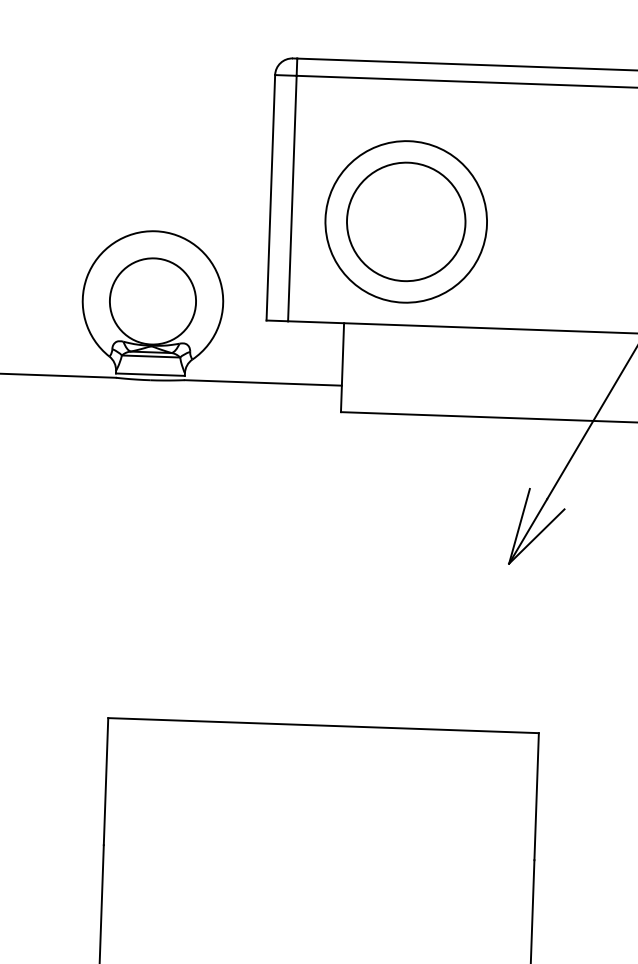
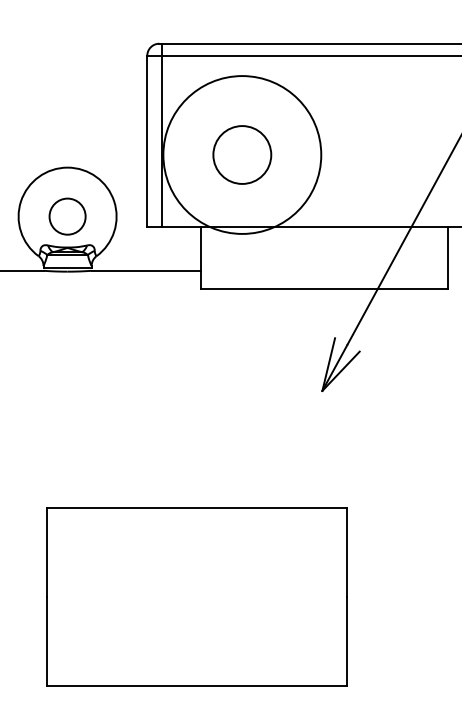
circle: (405, 221) -> (241, 154), size x0.7
circle: (405, 221) -> (241, 154), size x1.4
circle: (152, 301) -> (67, 216), size x0.6

